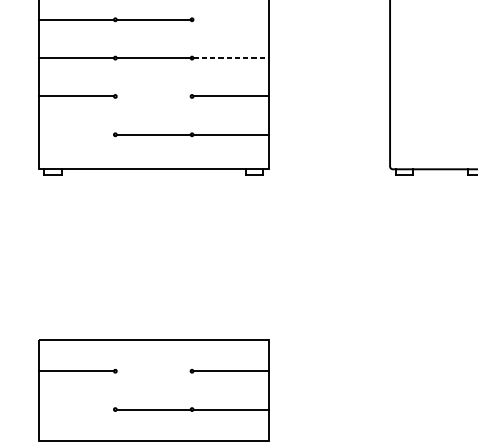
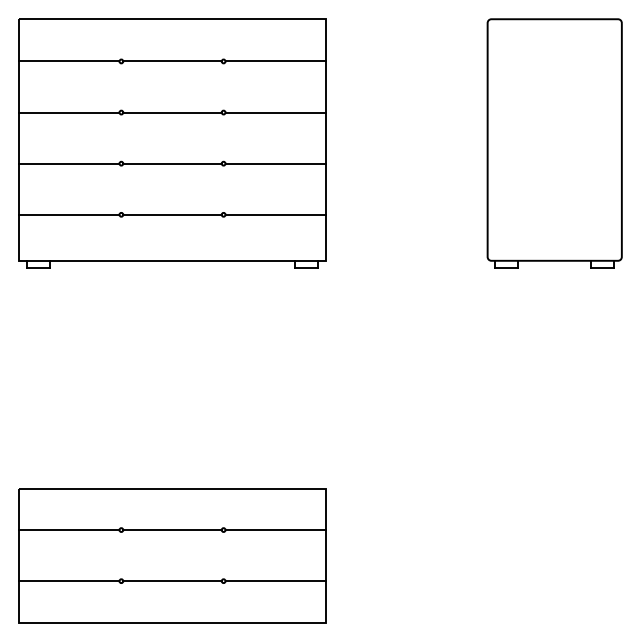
line: (230, 19) -> (275, 61), added
line: (231, 58) -> (276, 112), dashed -> solid
line: (153, 96) -> (172, 163), added
line: (76, 134) -> (69, 214), added
line: (153, 371) -> (172, 530), added
line: (76, 409) -> (69, 581), added

